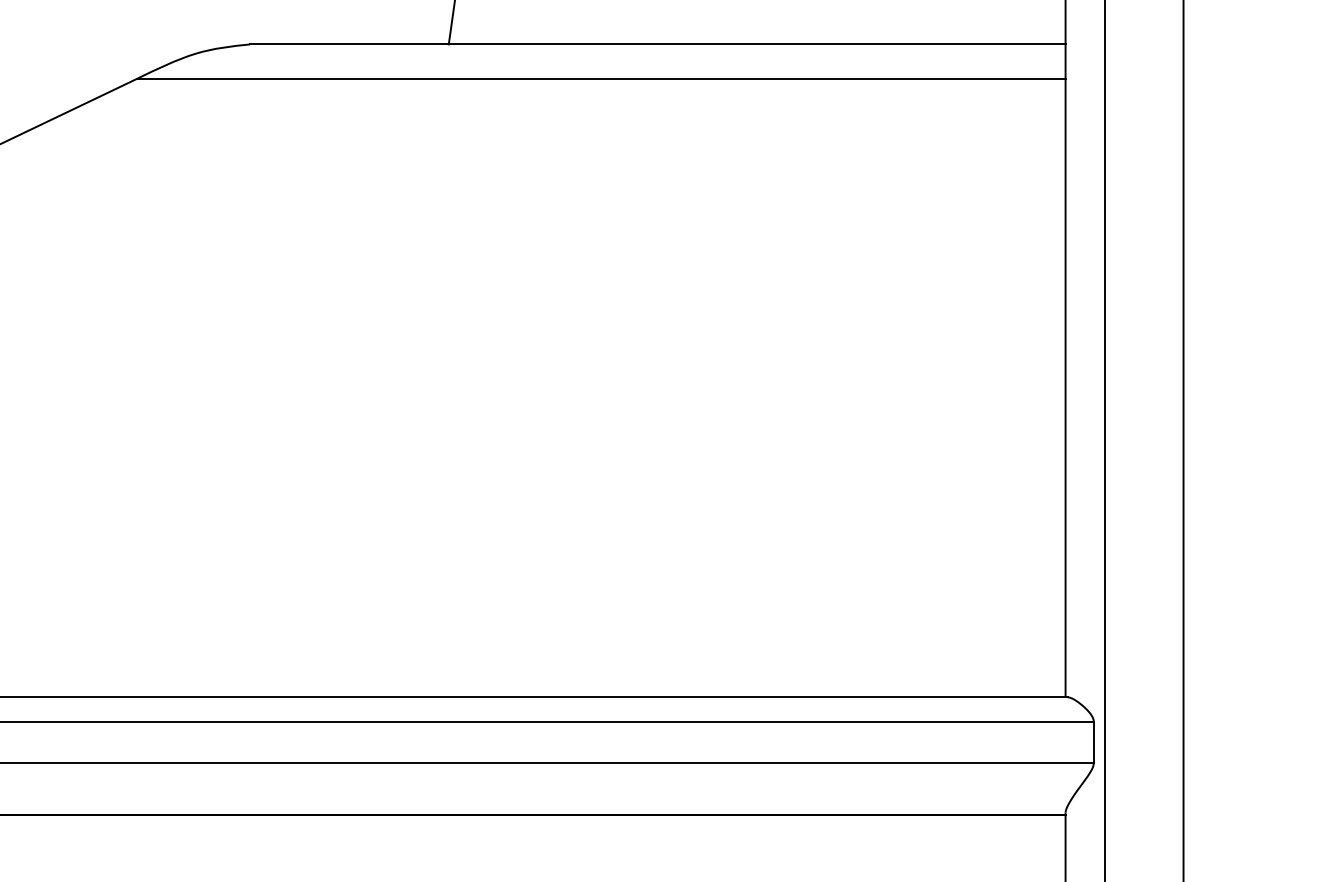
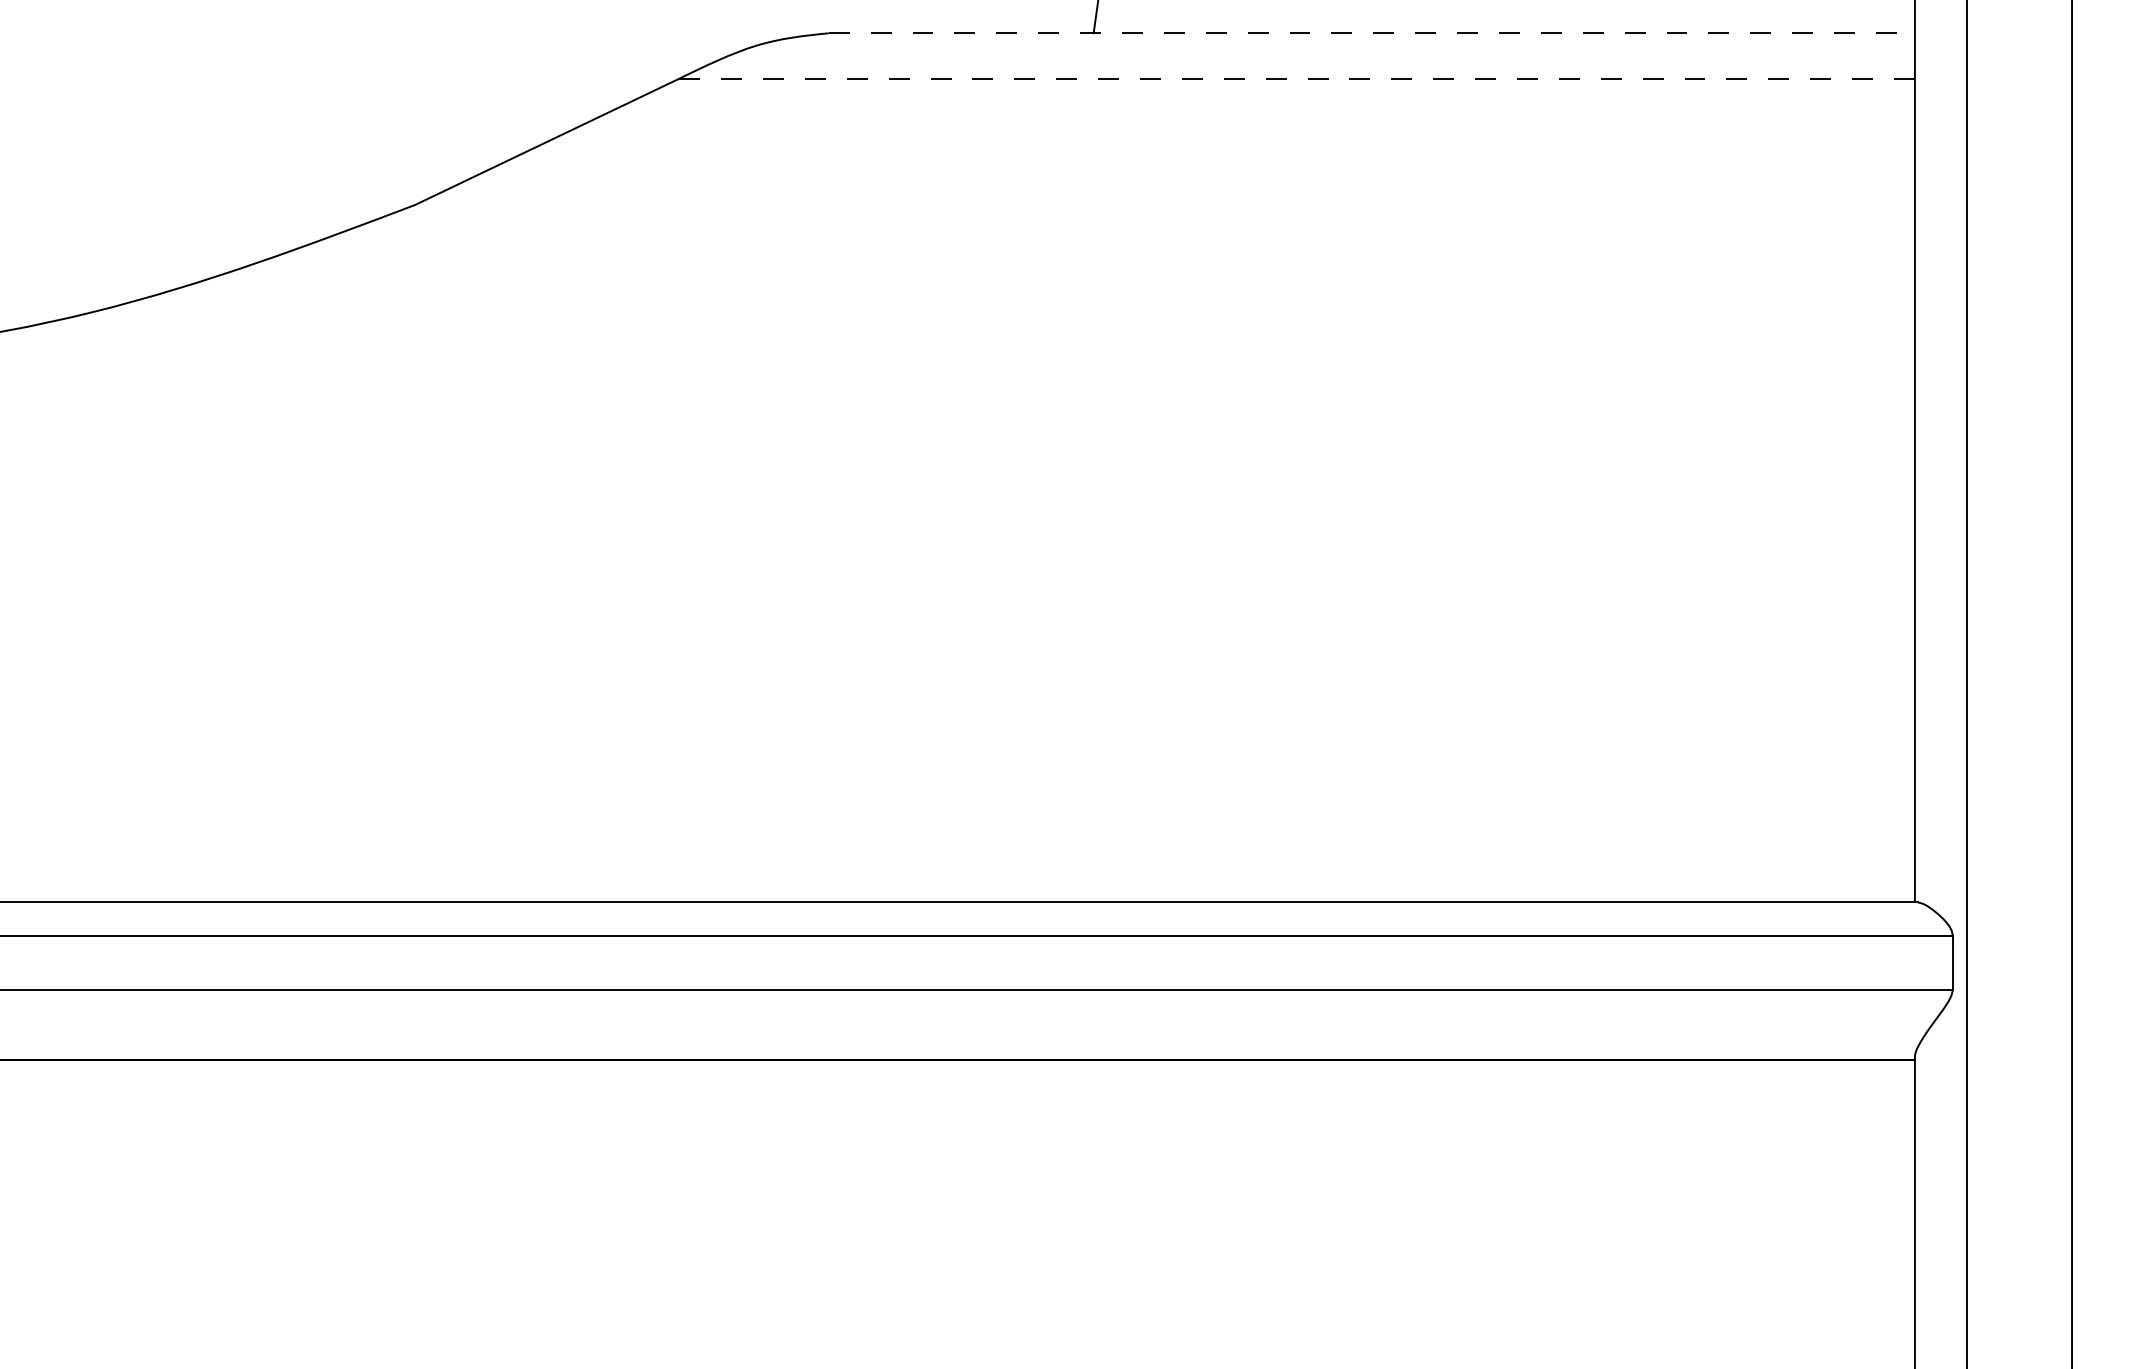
line: (658, 44) -> (1372, 33), solid -> dashed
line: (600, 79) -> (1295, 79), solid -> dashed

